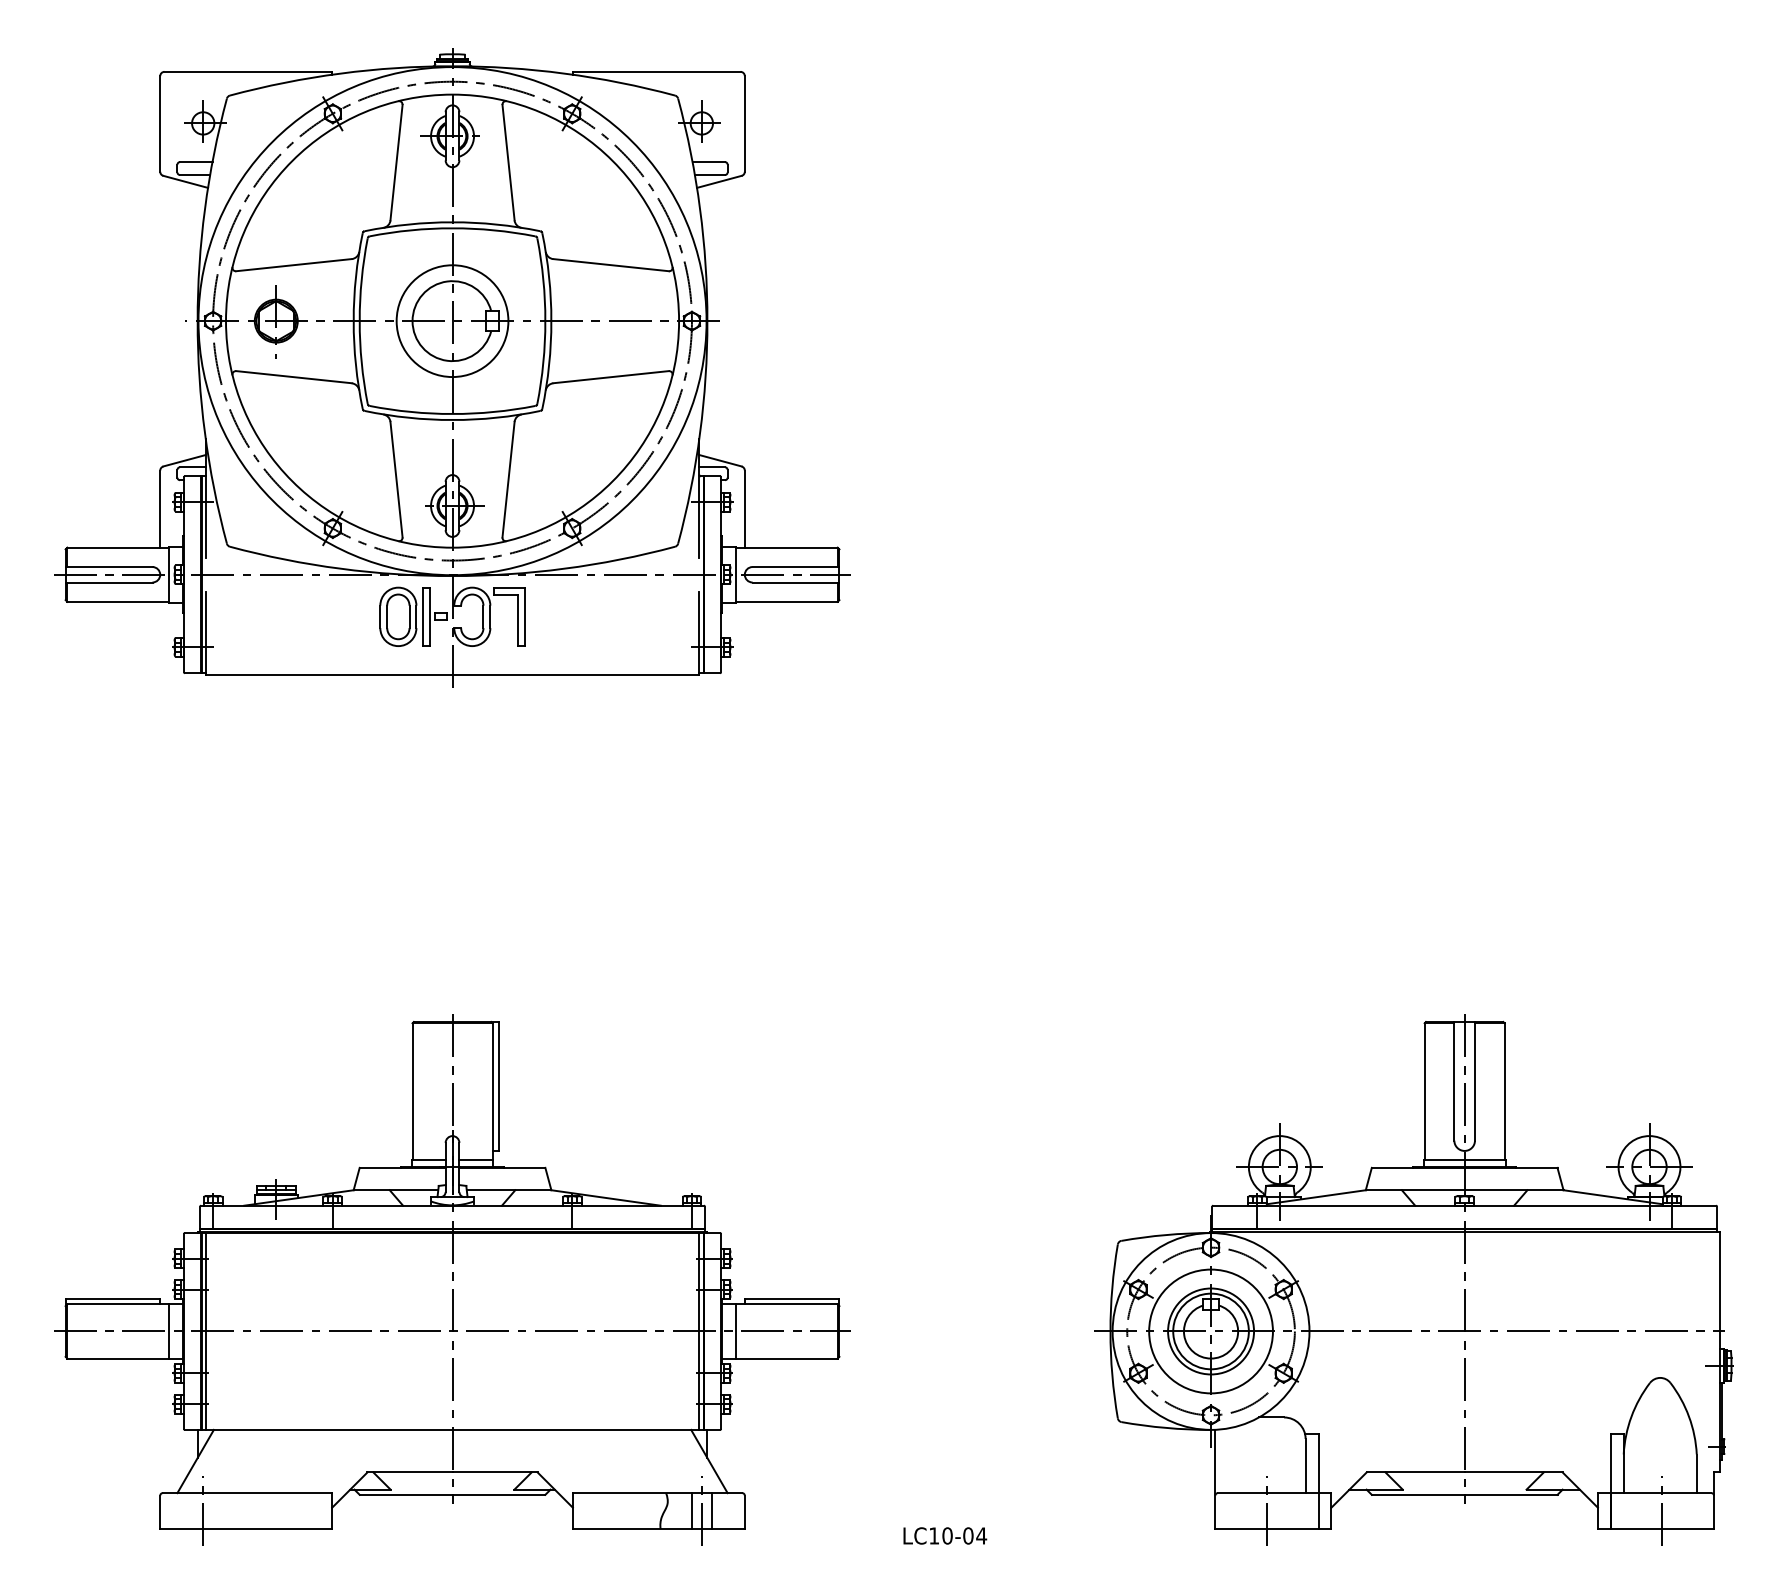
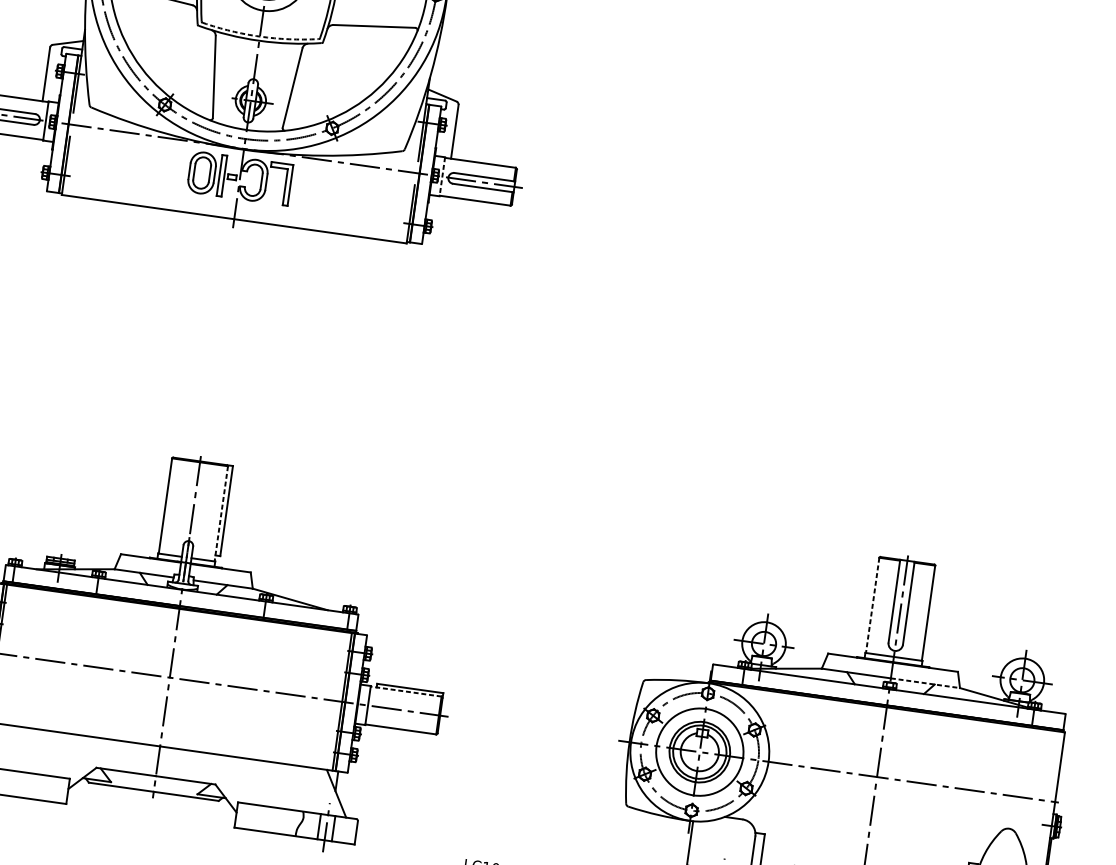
arc: (452, 414) -> (259, 36), solid -> dashed
line: (736, 574) -> (442, 176), solid -> dashed
line: (492, 1091) -> (221, 513), solid -> dashed
line: (1424, 1091) -> (872, 605), solid -> dashed
line: (1514, 1190) -> (925, 683), solid -> dashed
line: (786, 1304) -> (405, 691), solid -> dashed

